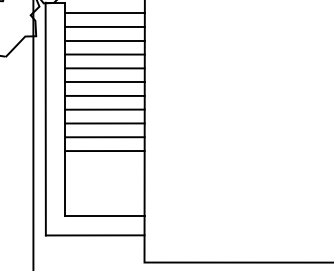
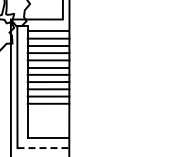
line: (95, 236) -> (43, 148), solid -> dashed

